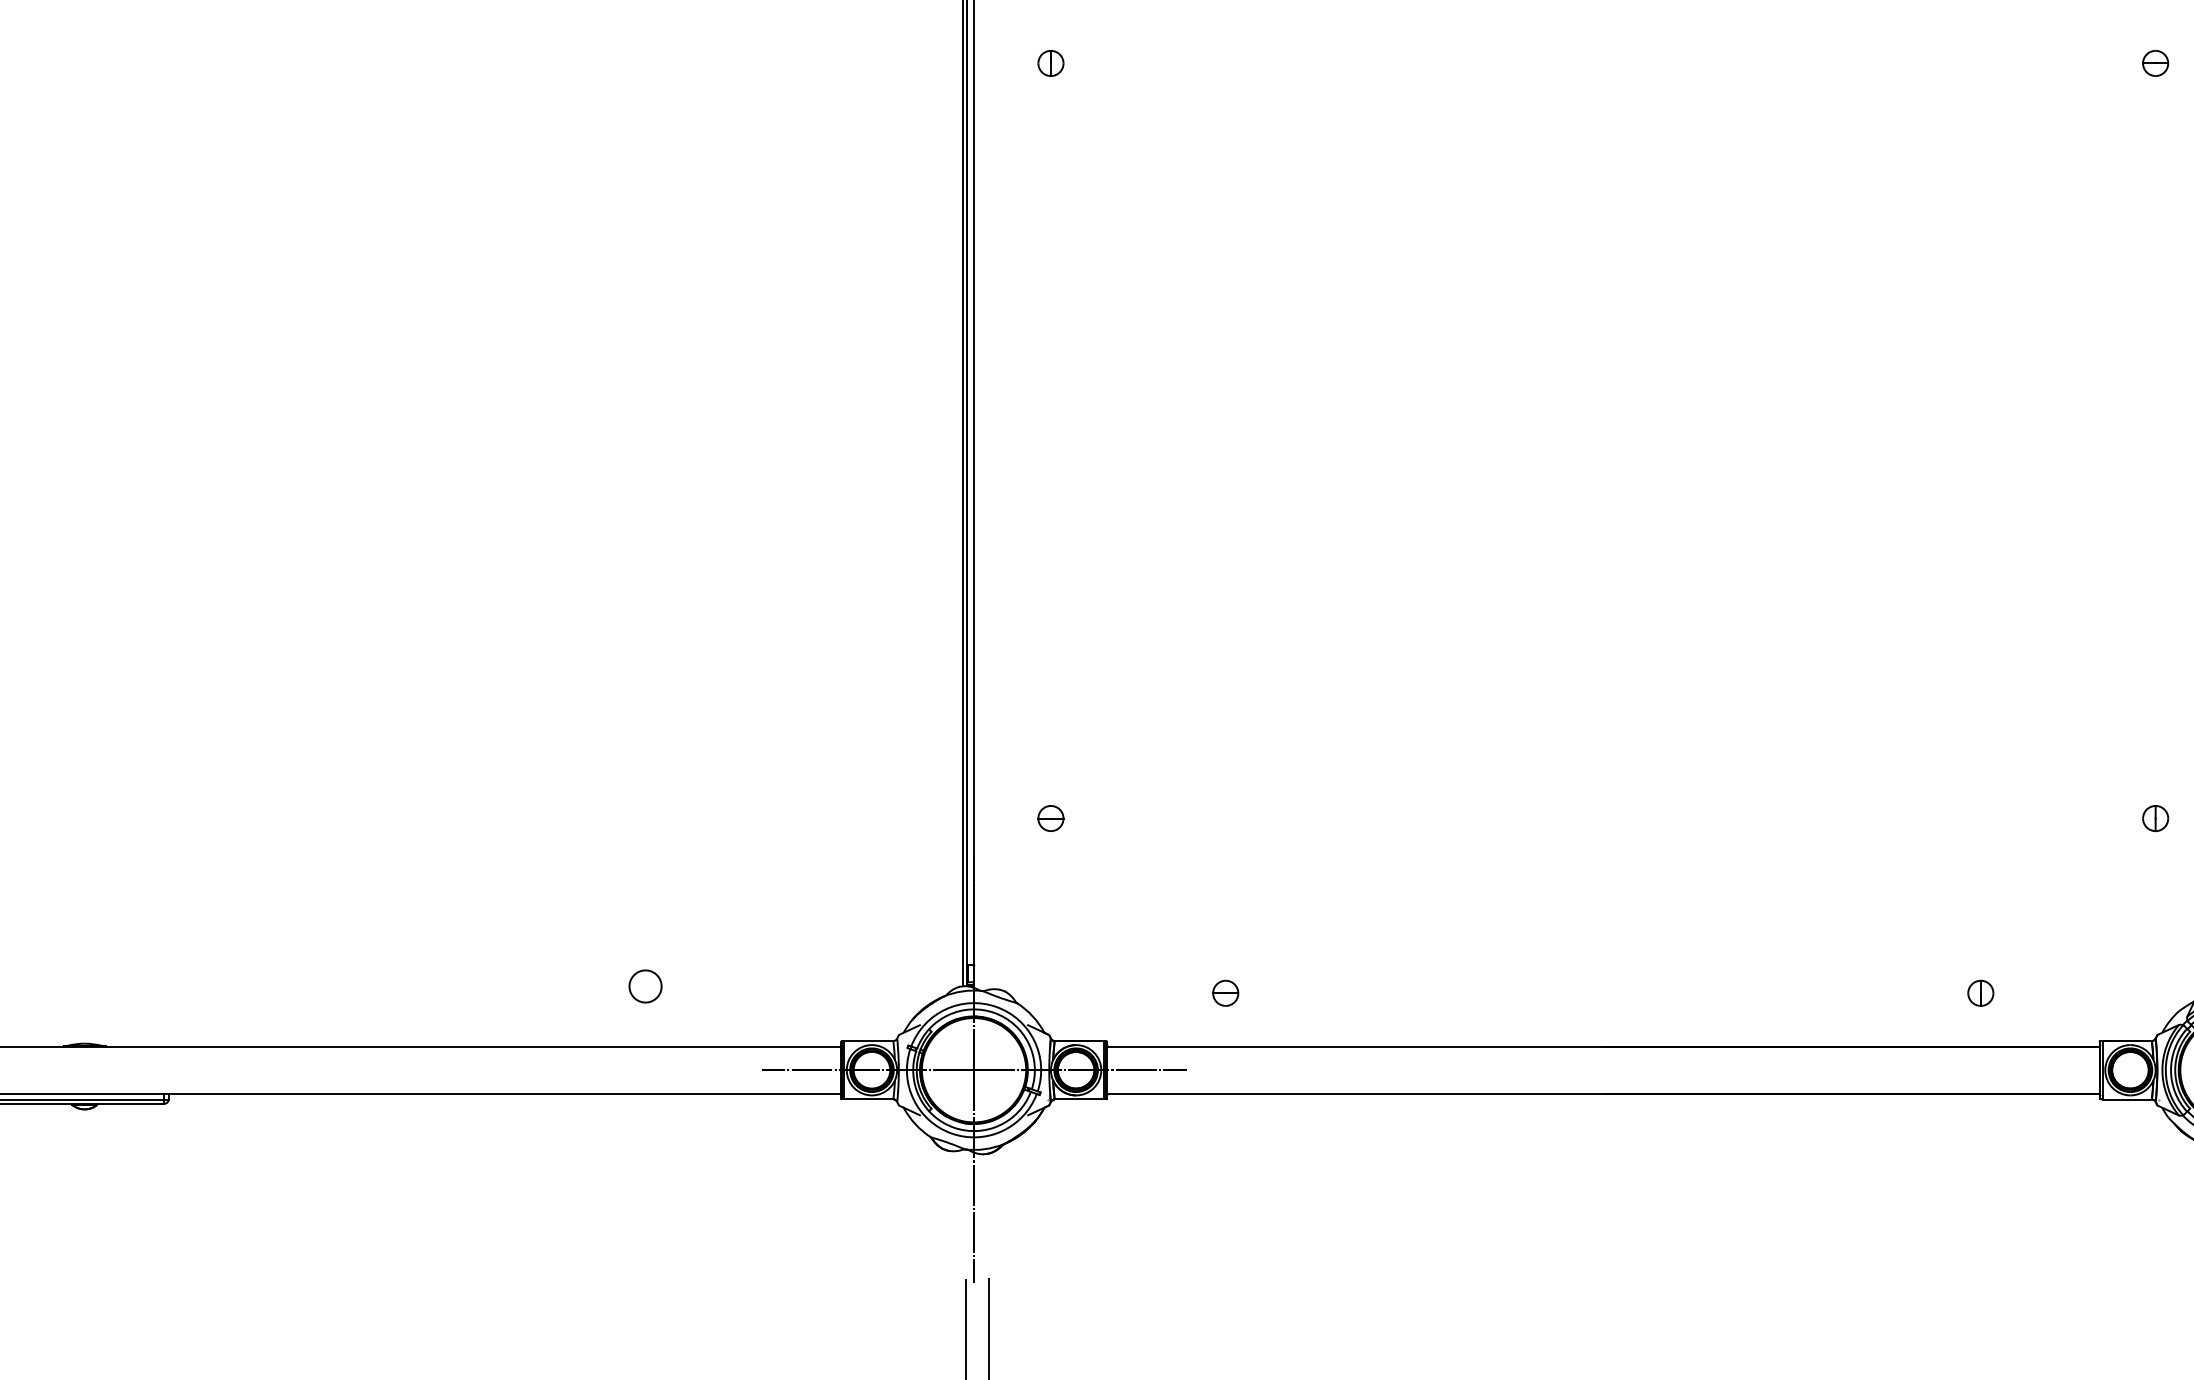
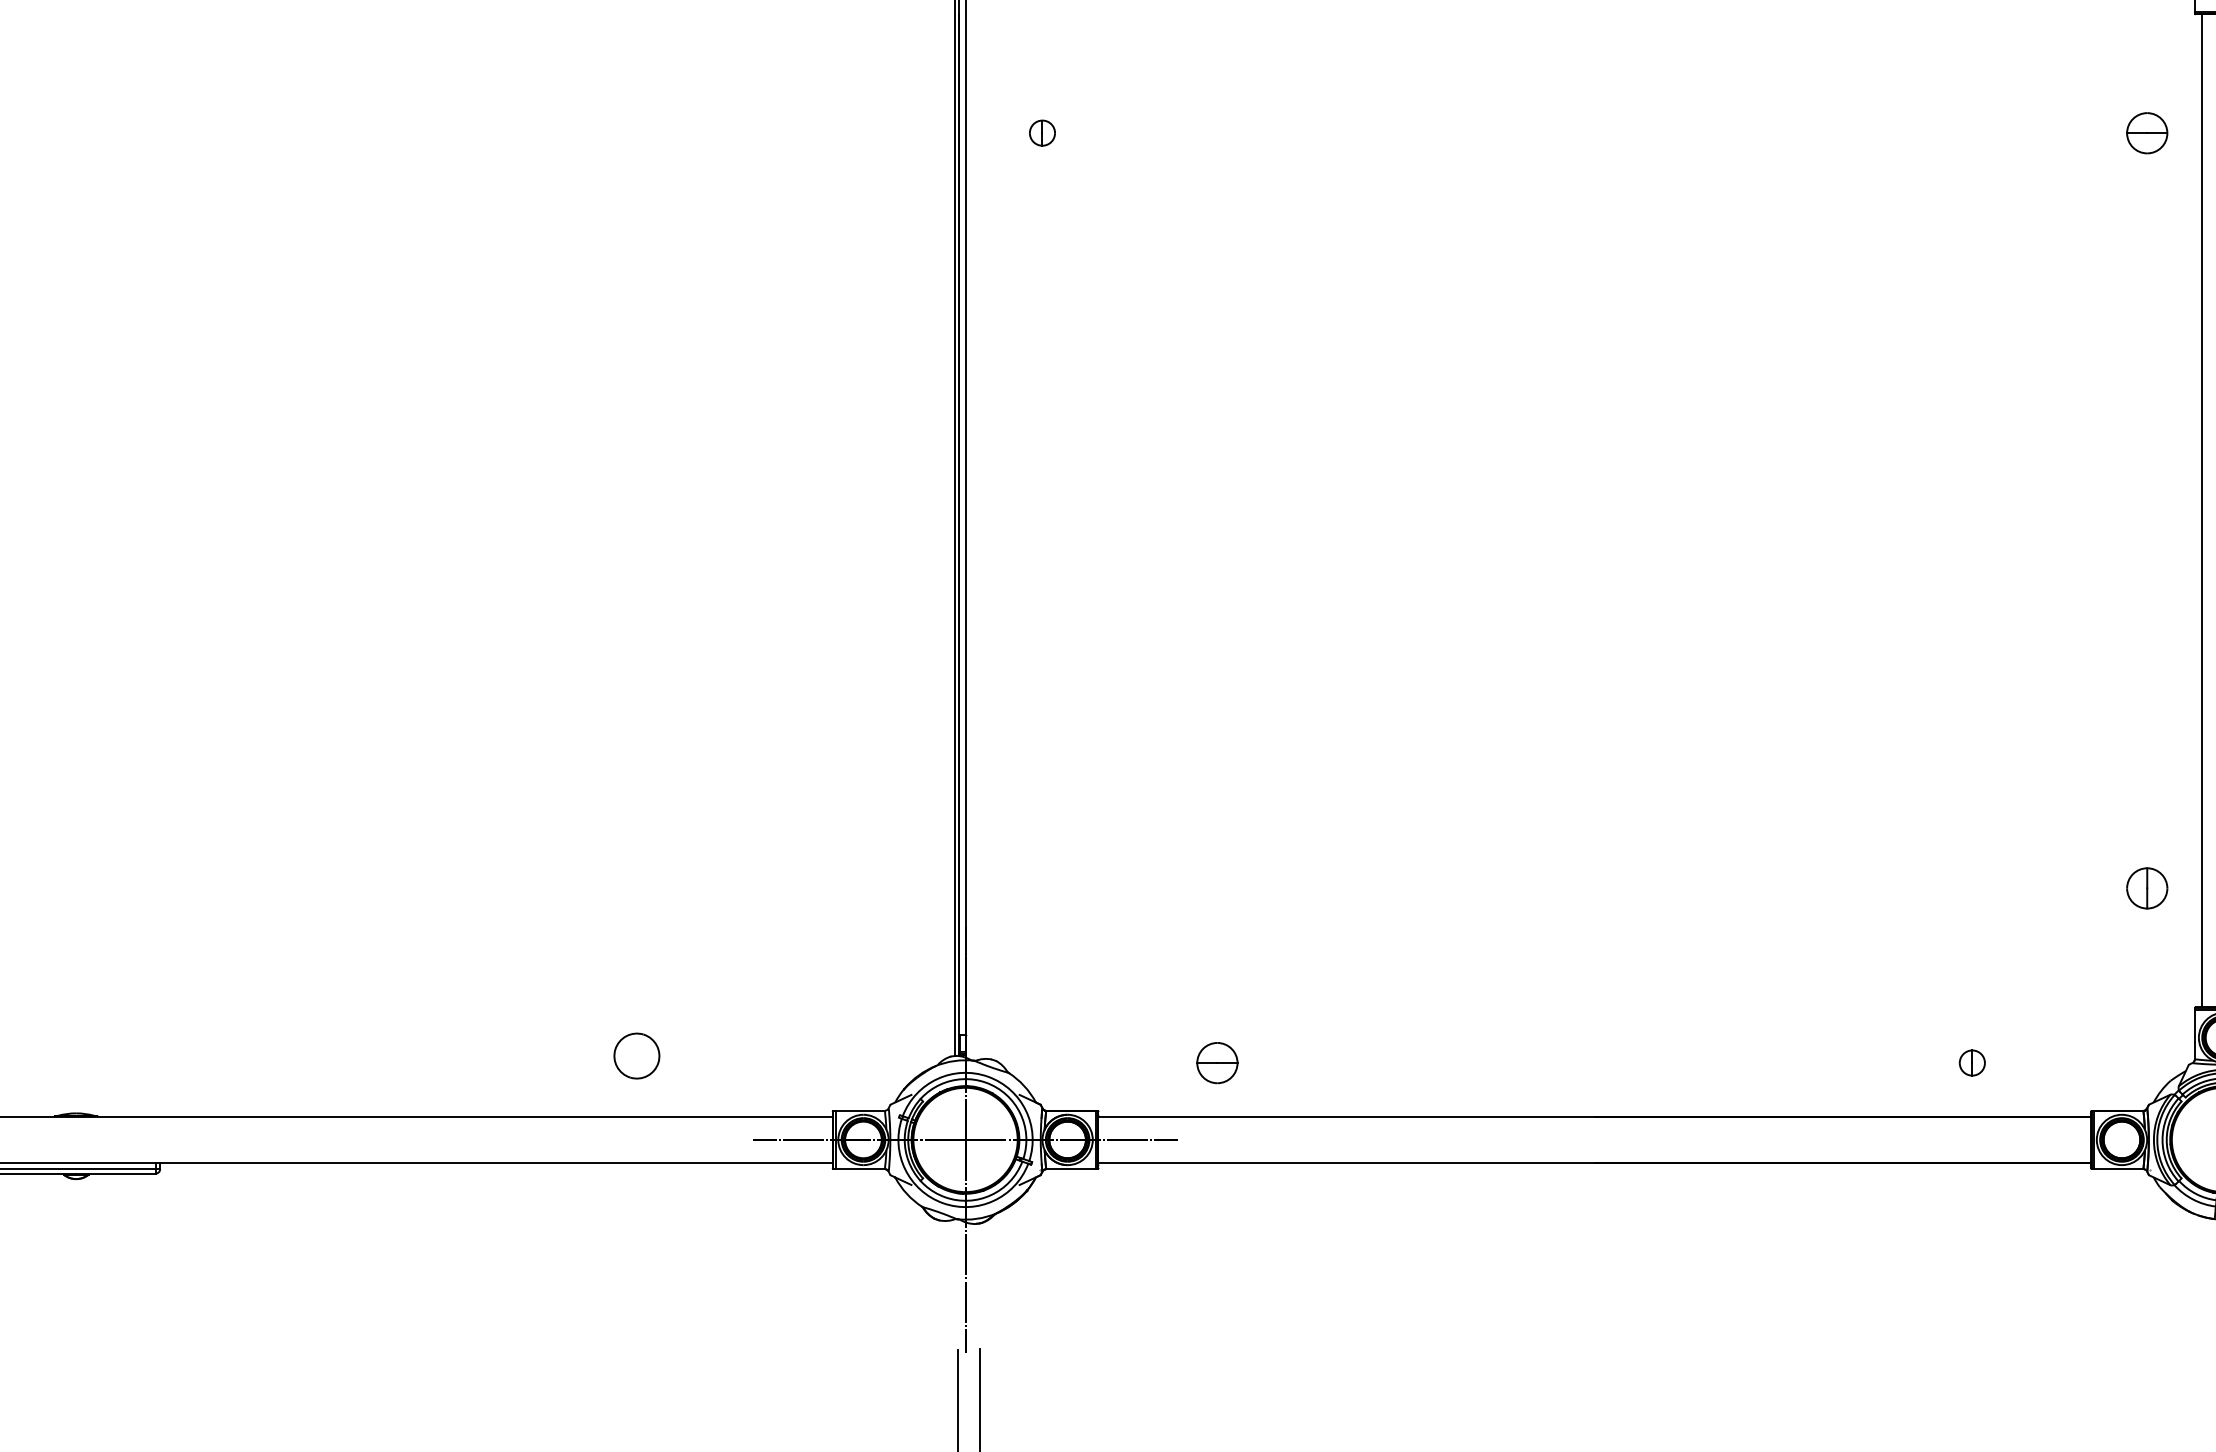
part: (2154, 62) -> (2146, 132), size x1.6
part: (1050, 817) -> (1042, 887), removed
part: (2154, 817) -> (2146, 887), size x1.6
part: (645, 986) -> (637, 1056), size x1.4
part: (1224, 992) -> (1216, 1062), size x1.6

